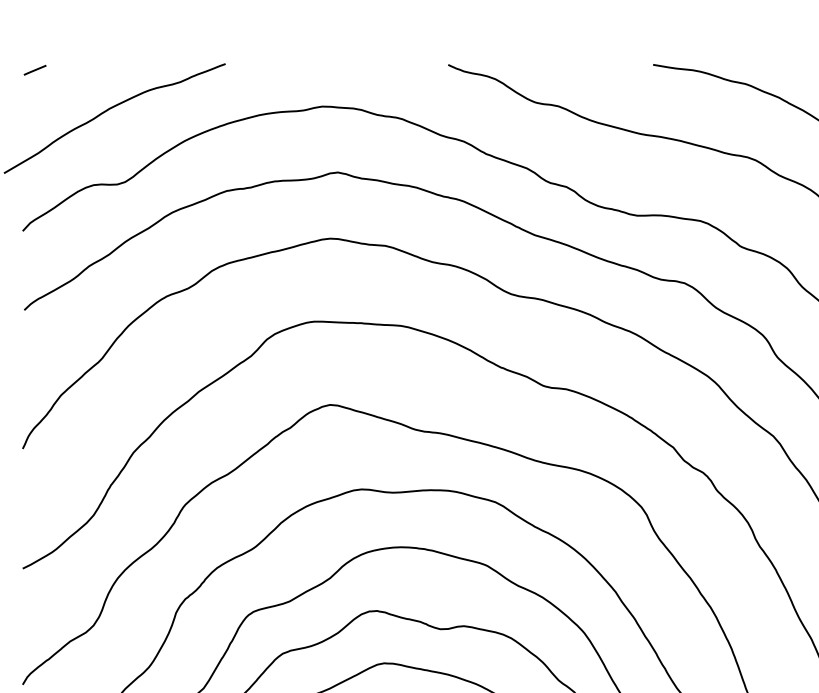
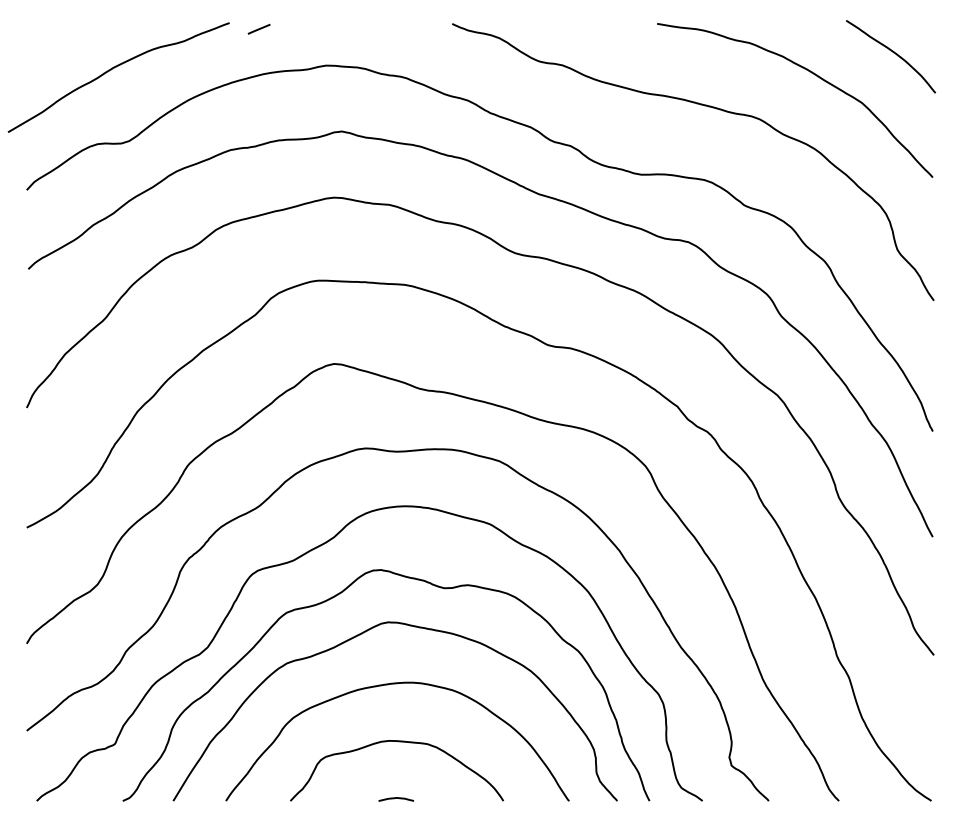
line: (34, 70) -> (258, 29), moved

